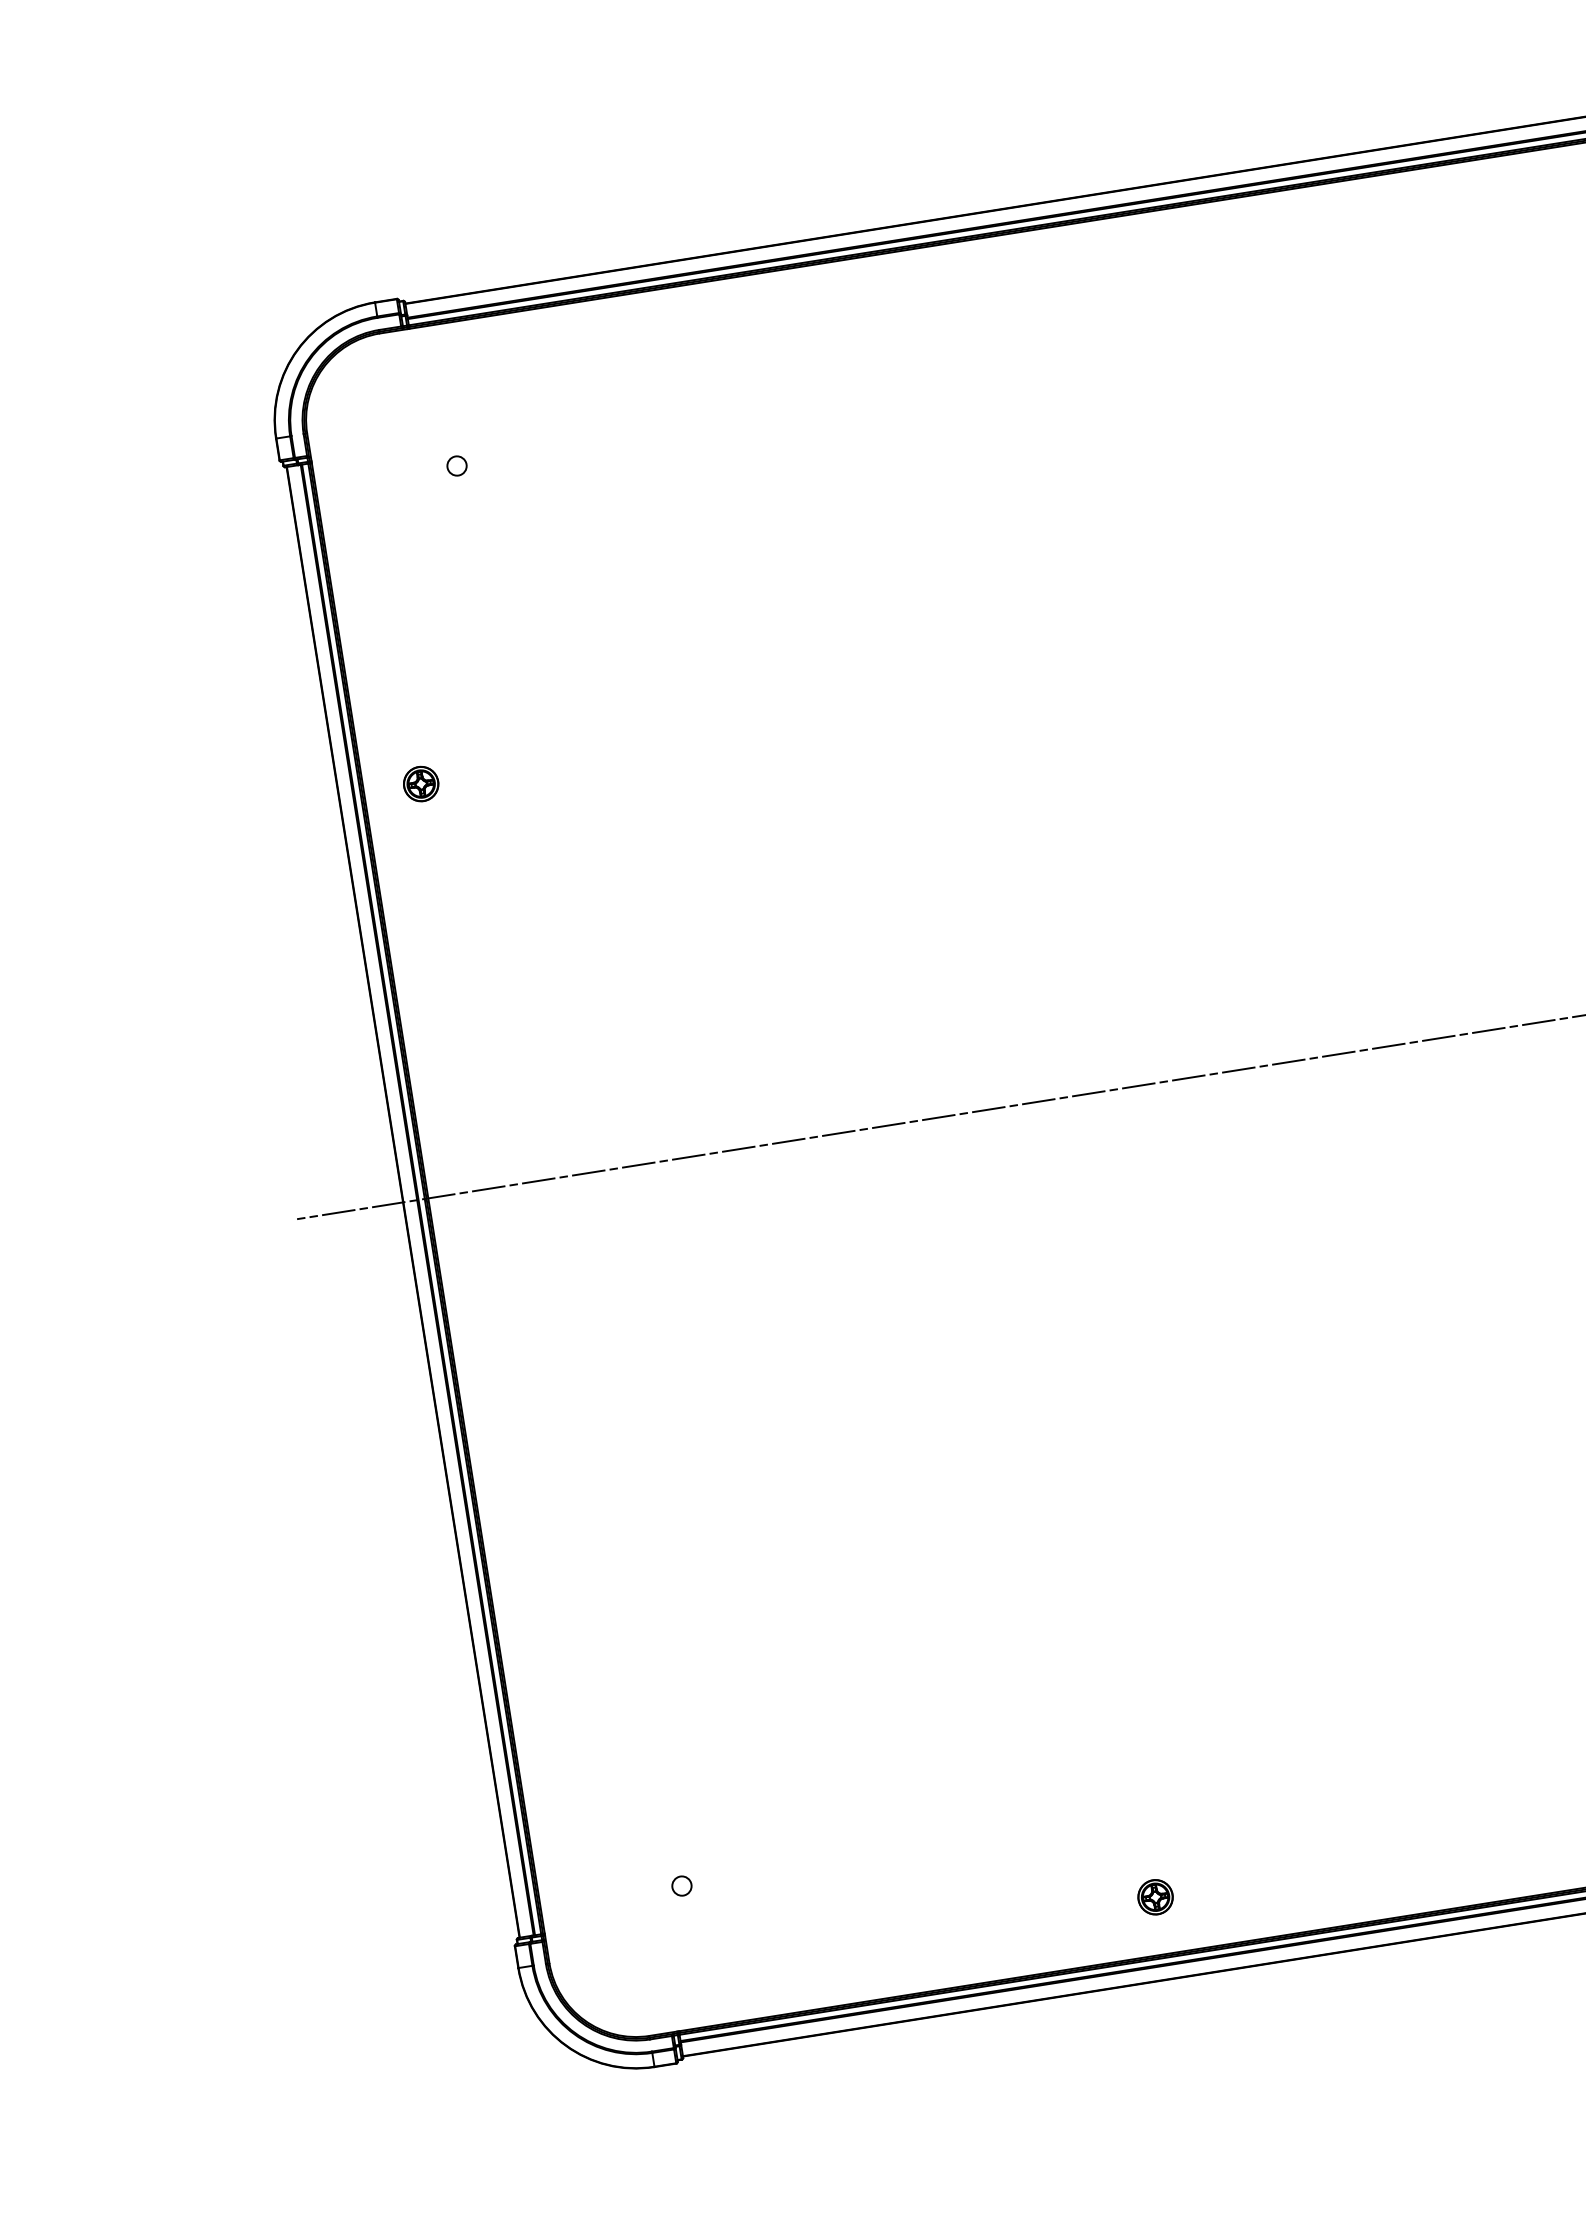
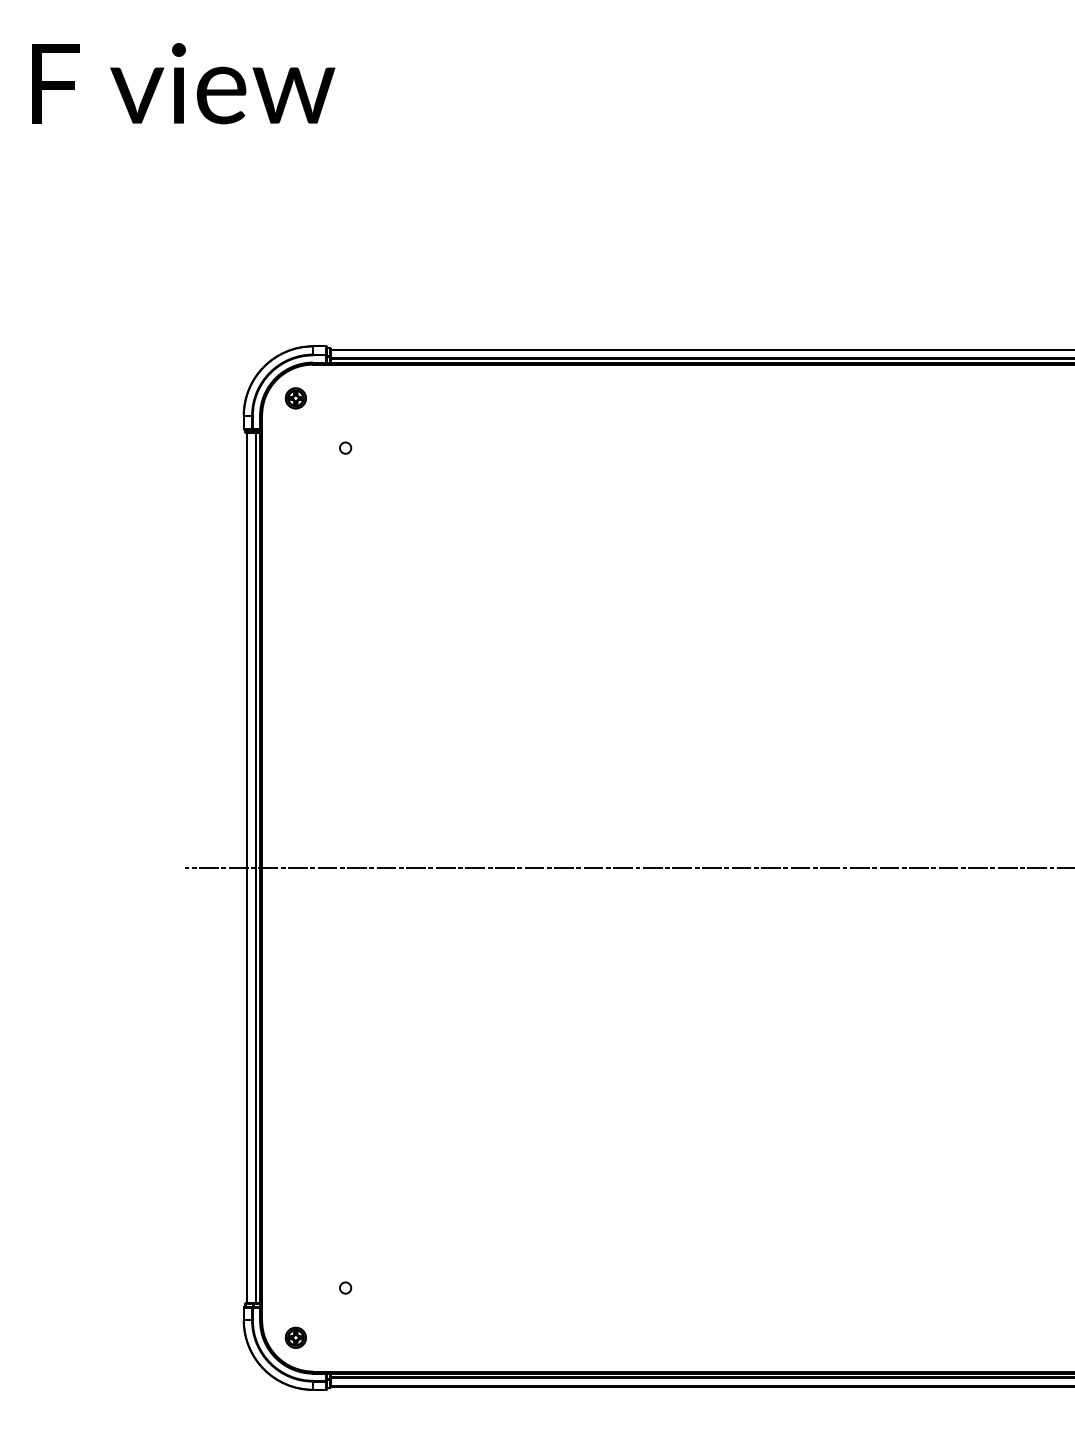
part: (420, 784) -> (295, 398), moved
part: (1154, 1896) -> (295, 1337), moved

